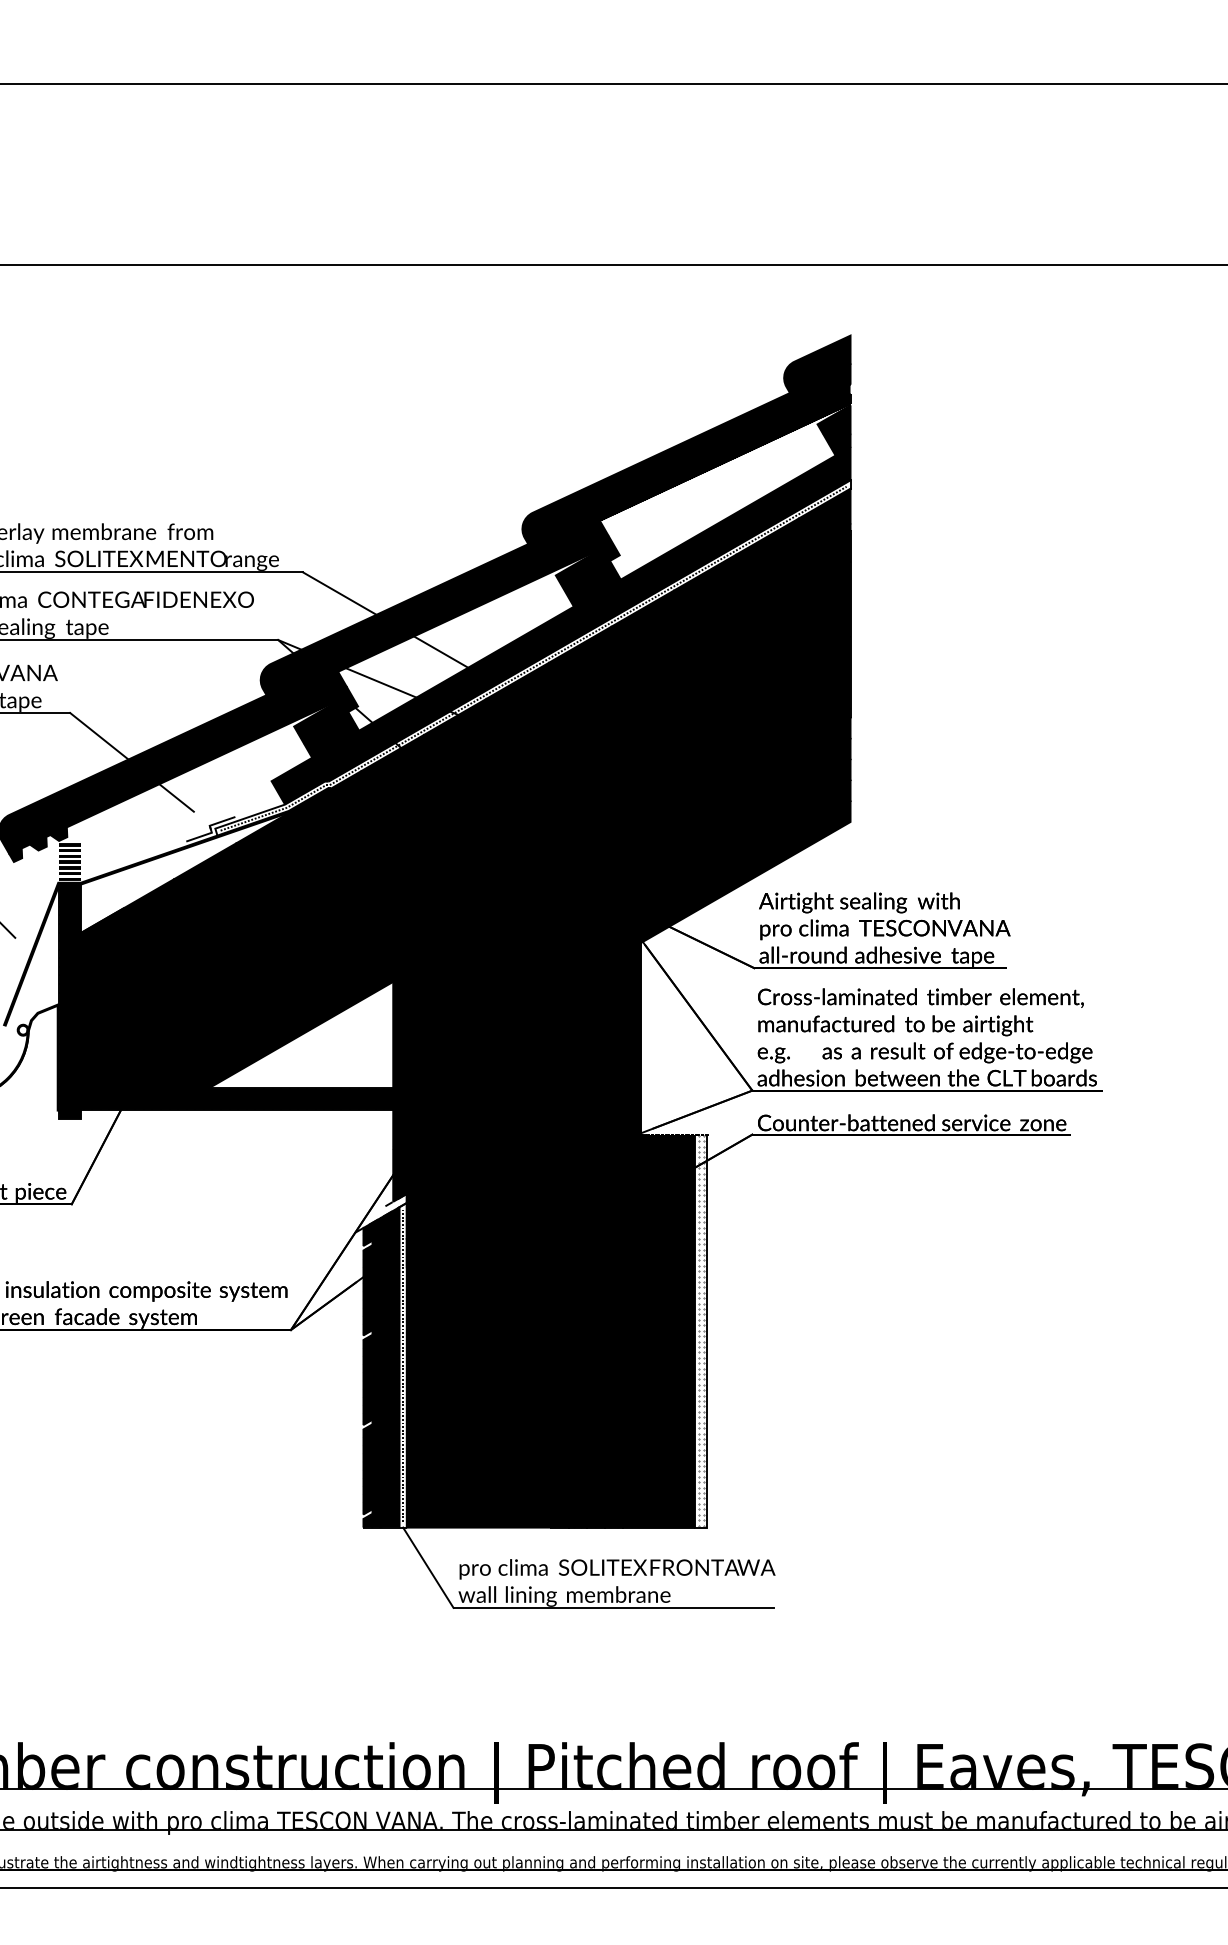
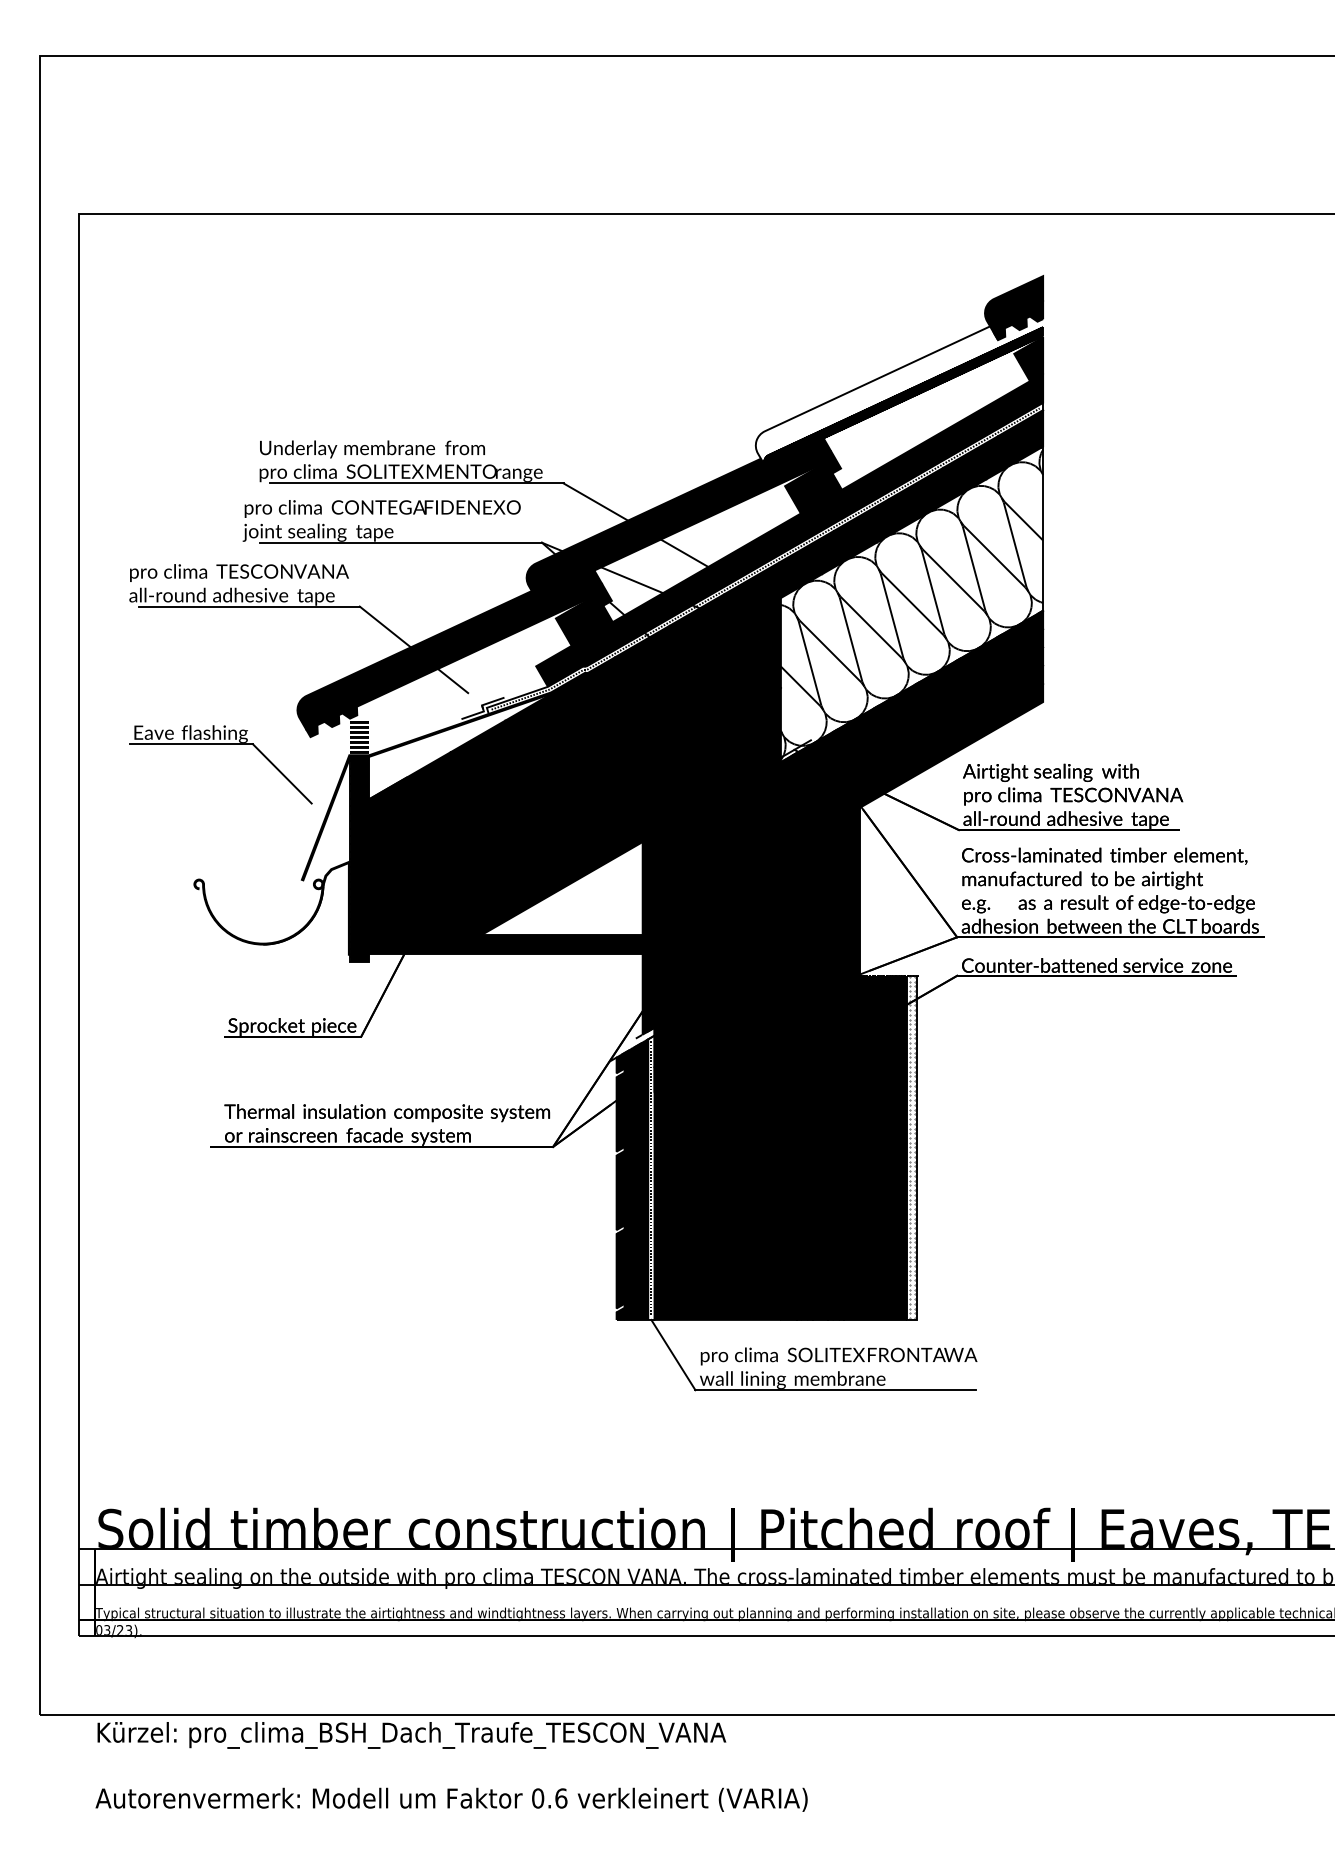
fill: (686, 467) -> (899, 391), removed
fill: (700, 710) -> (911, 604), removed

